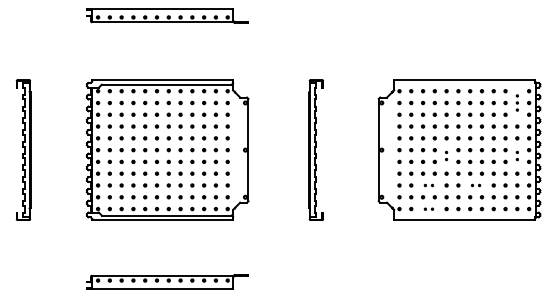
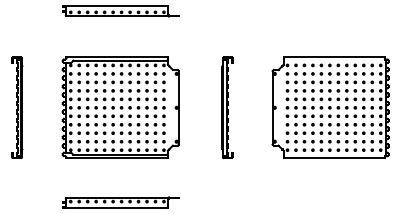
part: (517, 102) -> (372, 73), size x1.67
part: (446, 155) -> (321, 111), size x1.67
part: (517, 155) -> (372, 111), size x1.67
part: (428, 185) -> (308, 133), size x1.67
part: (475, 185) -> (342, 133), size x1.67
part: (428, 209) -> (308, 150), size x1.67

